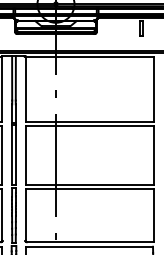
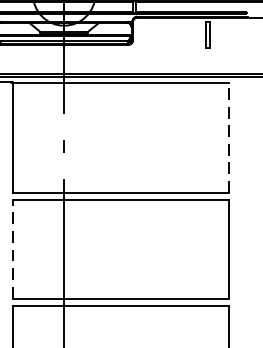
line: (153, 89) -> (228, 138), solid -> dashed
line: (25, 154) -> (12, 247), solid -> dashed

